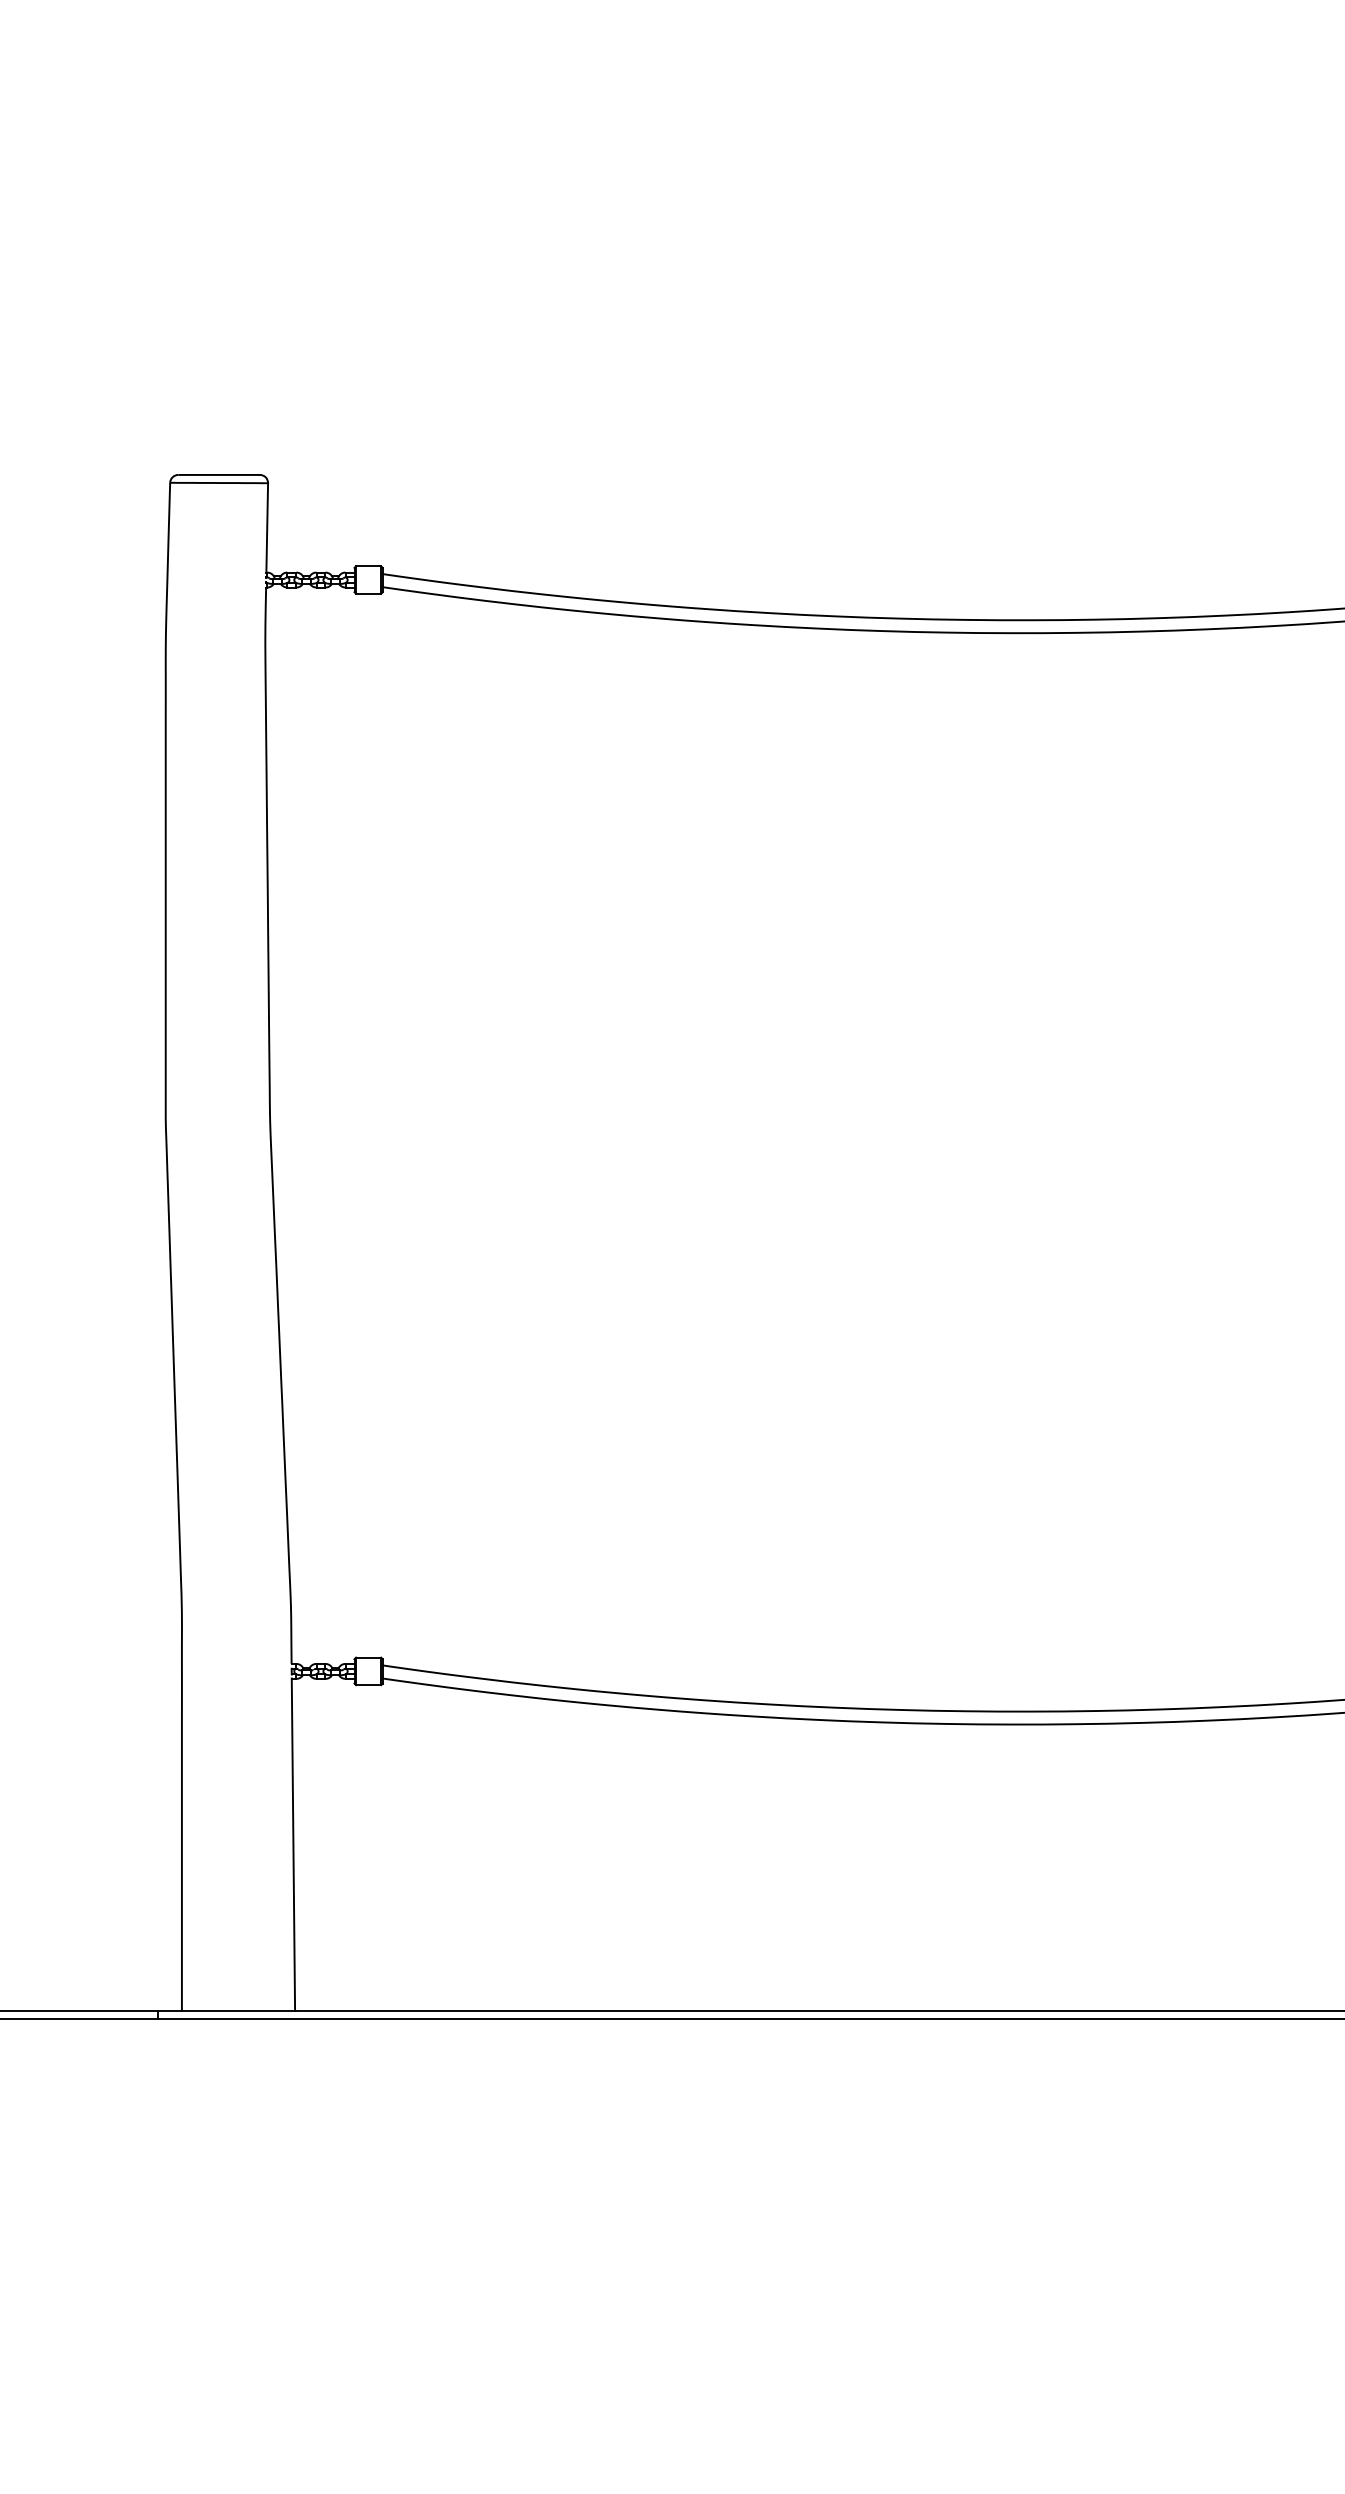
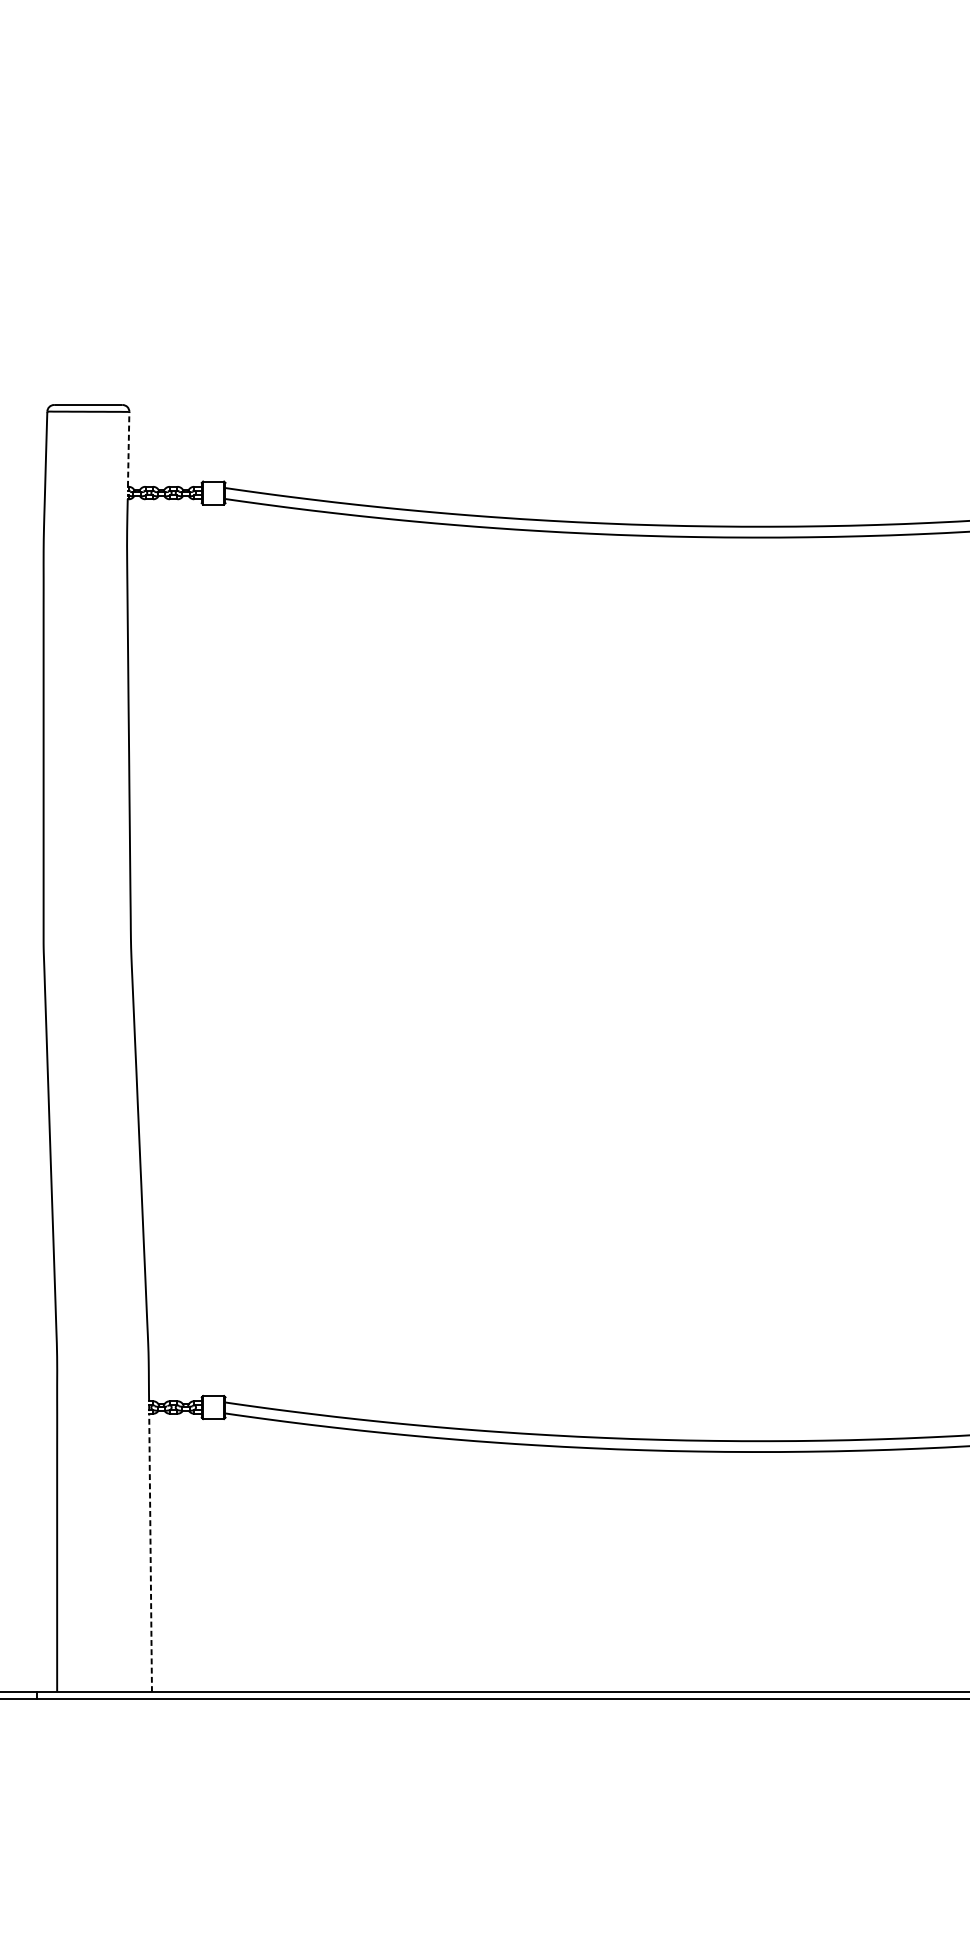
line: (267, 527) -> (128, 449), solid -> dashed
line: (293, 1844) -> (150, 1552), solid -> dashed

